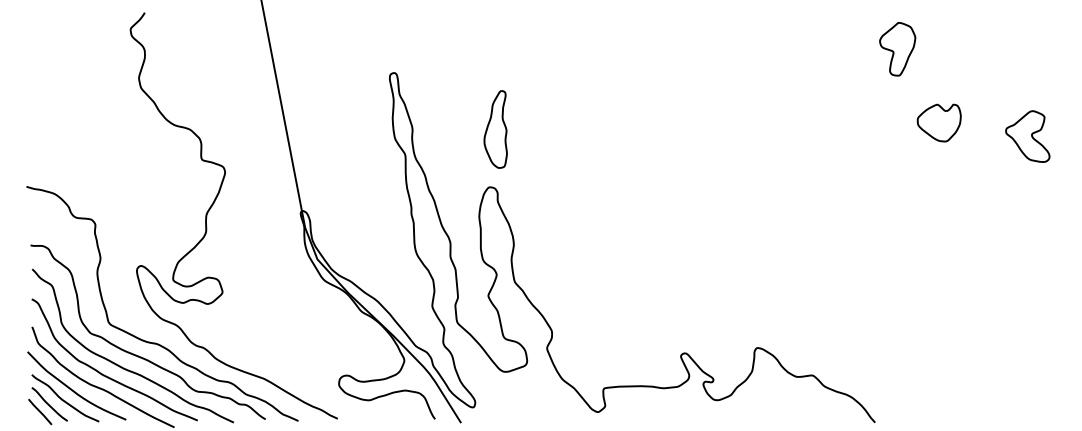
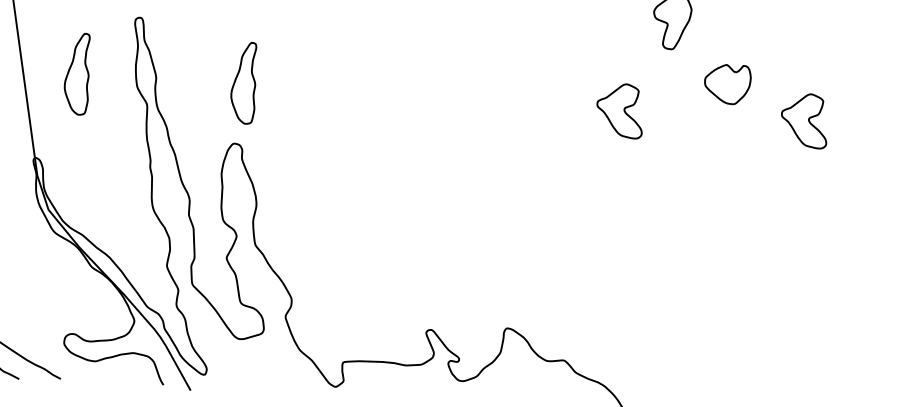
part: (938, 122) -> (726, 83), moved
part: (337, 129) -> (77, 73), added
part: (852, 136) -> (619, 110), added

